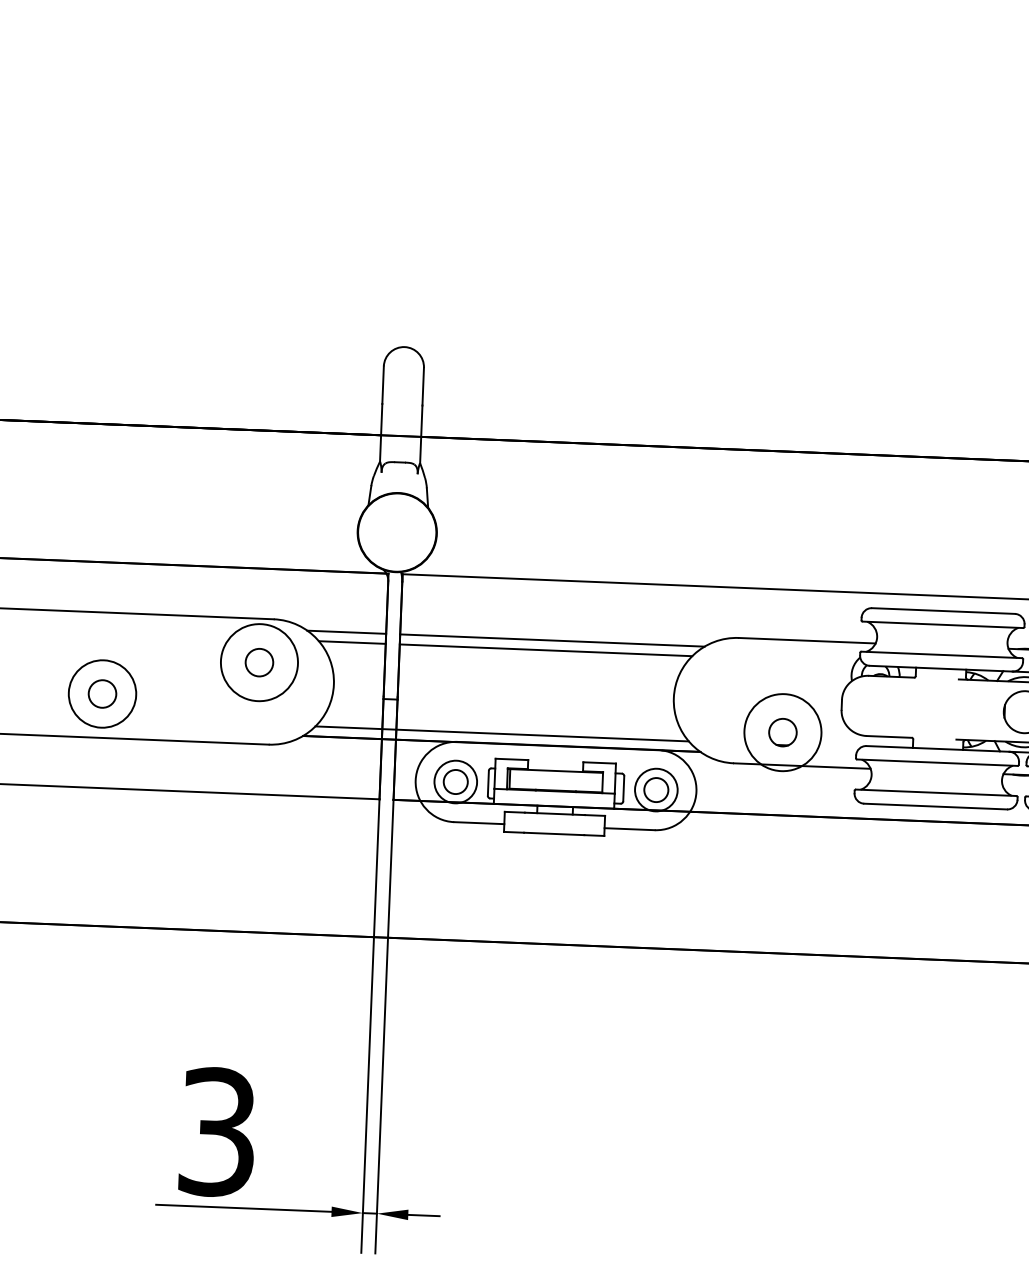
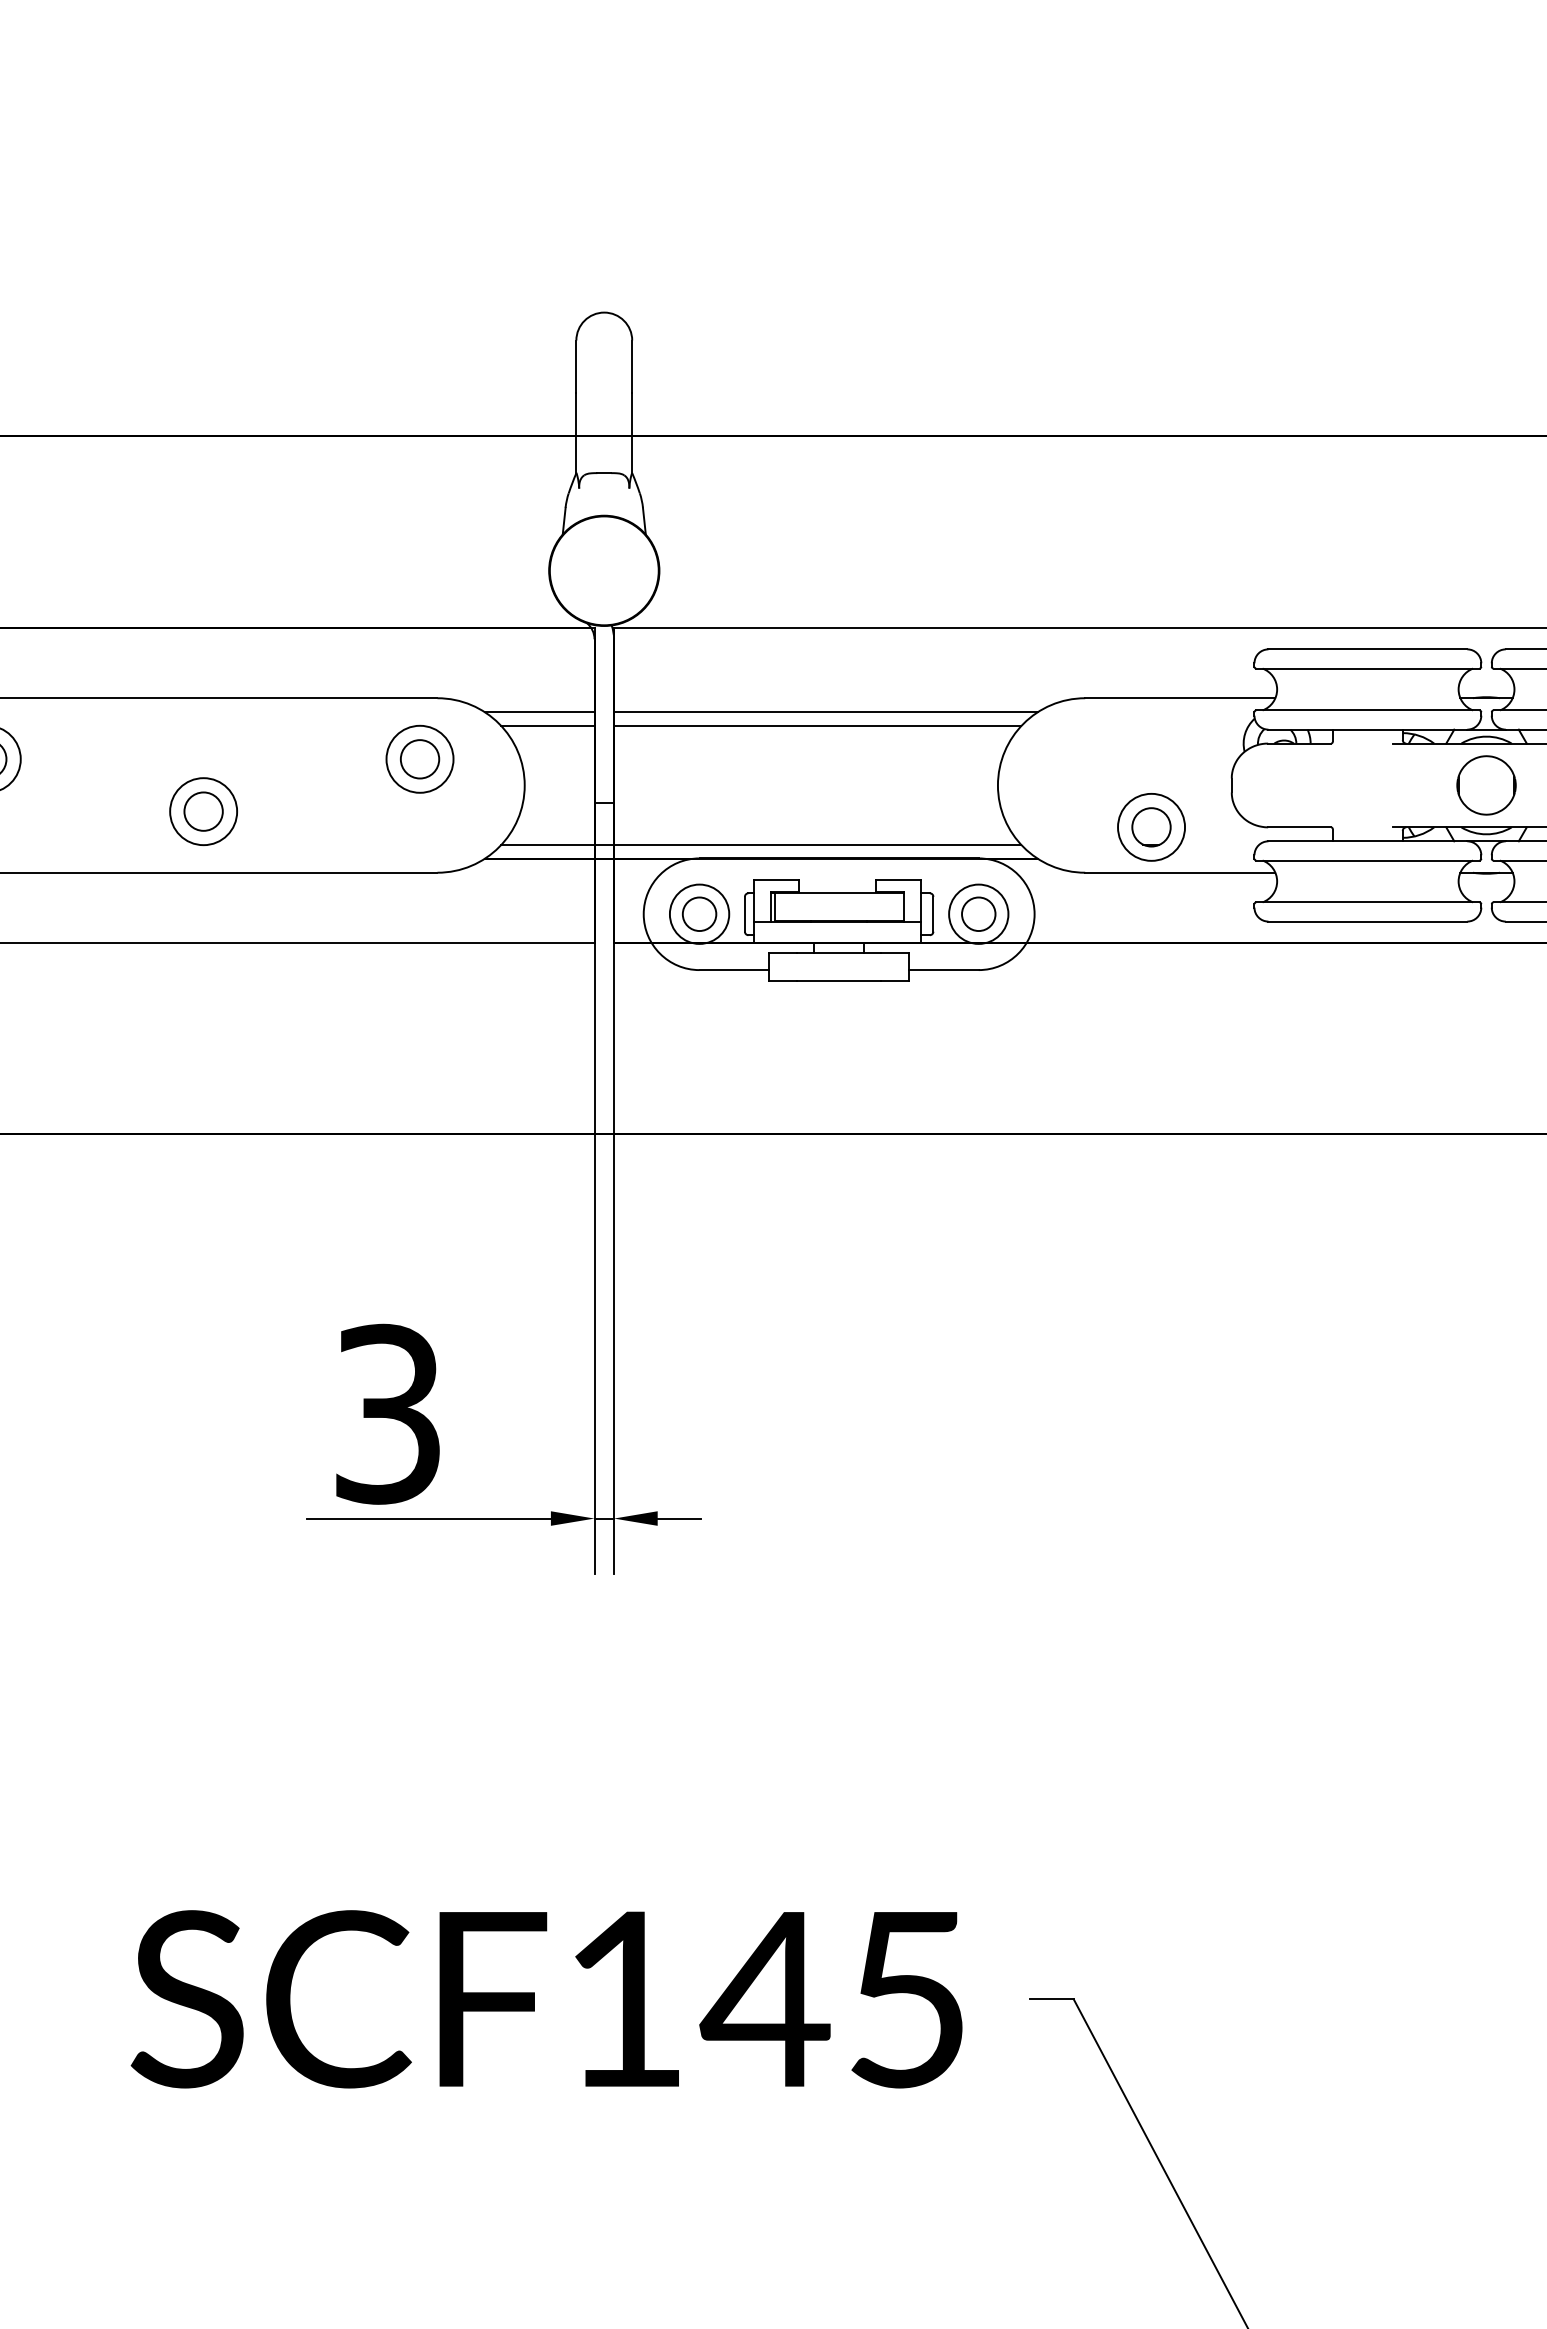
circle: (259, 662) -> (419, 758), size x0.62
circle: (102, 693) -> (203, 811), size x0.71
circle: (782, 732) -> (1151, 826), size x0.62

